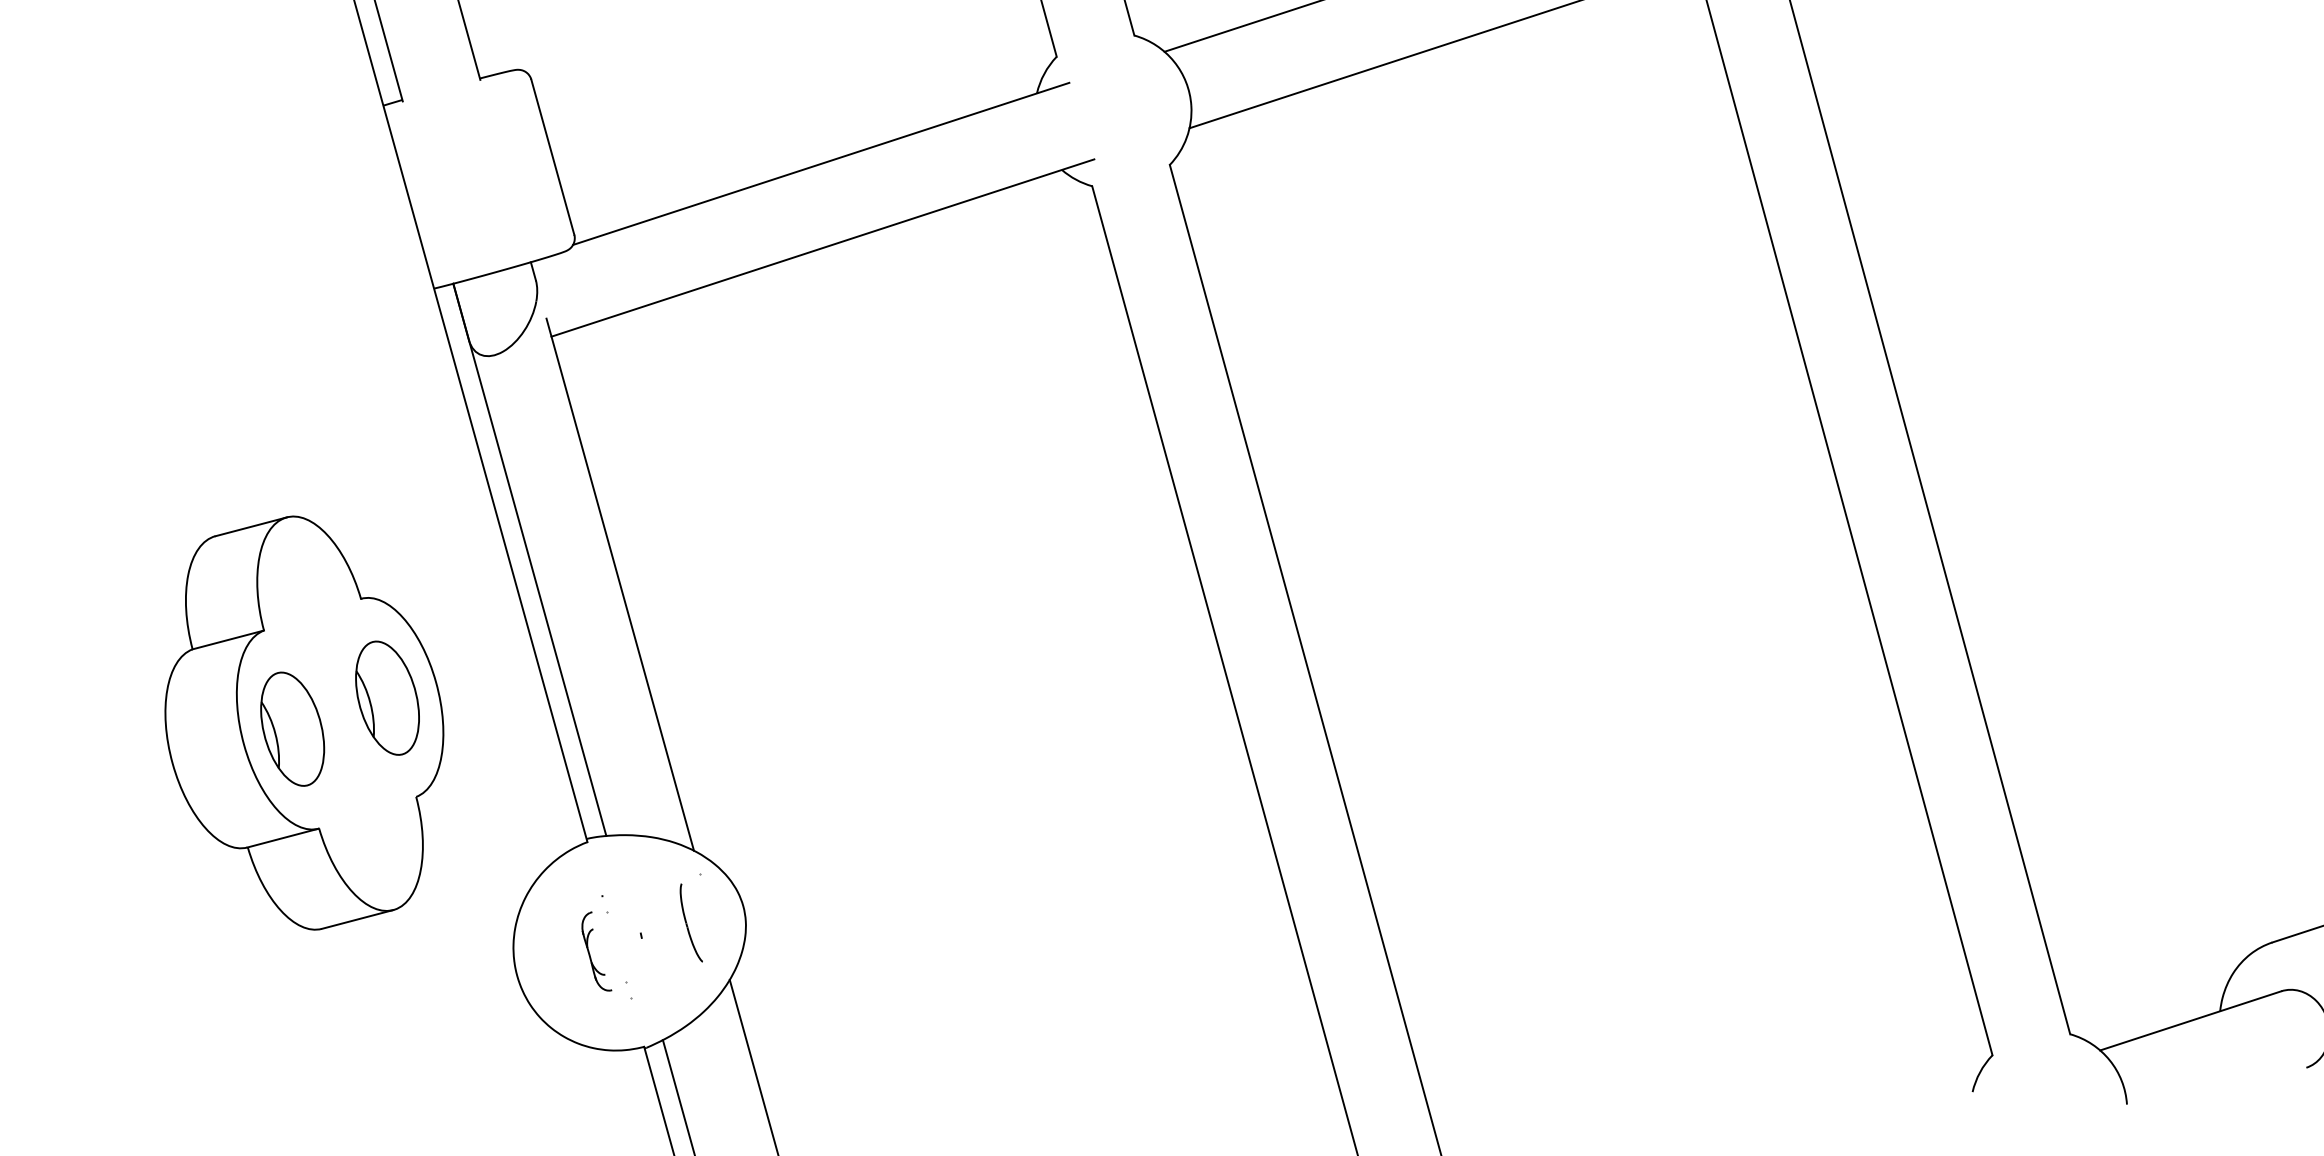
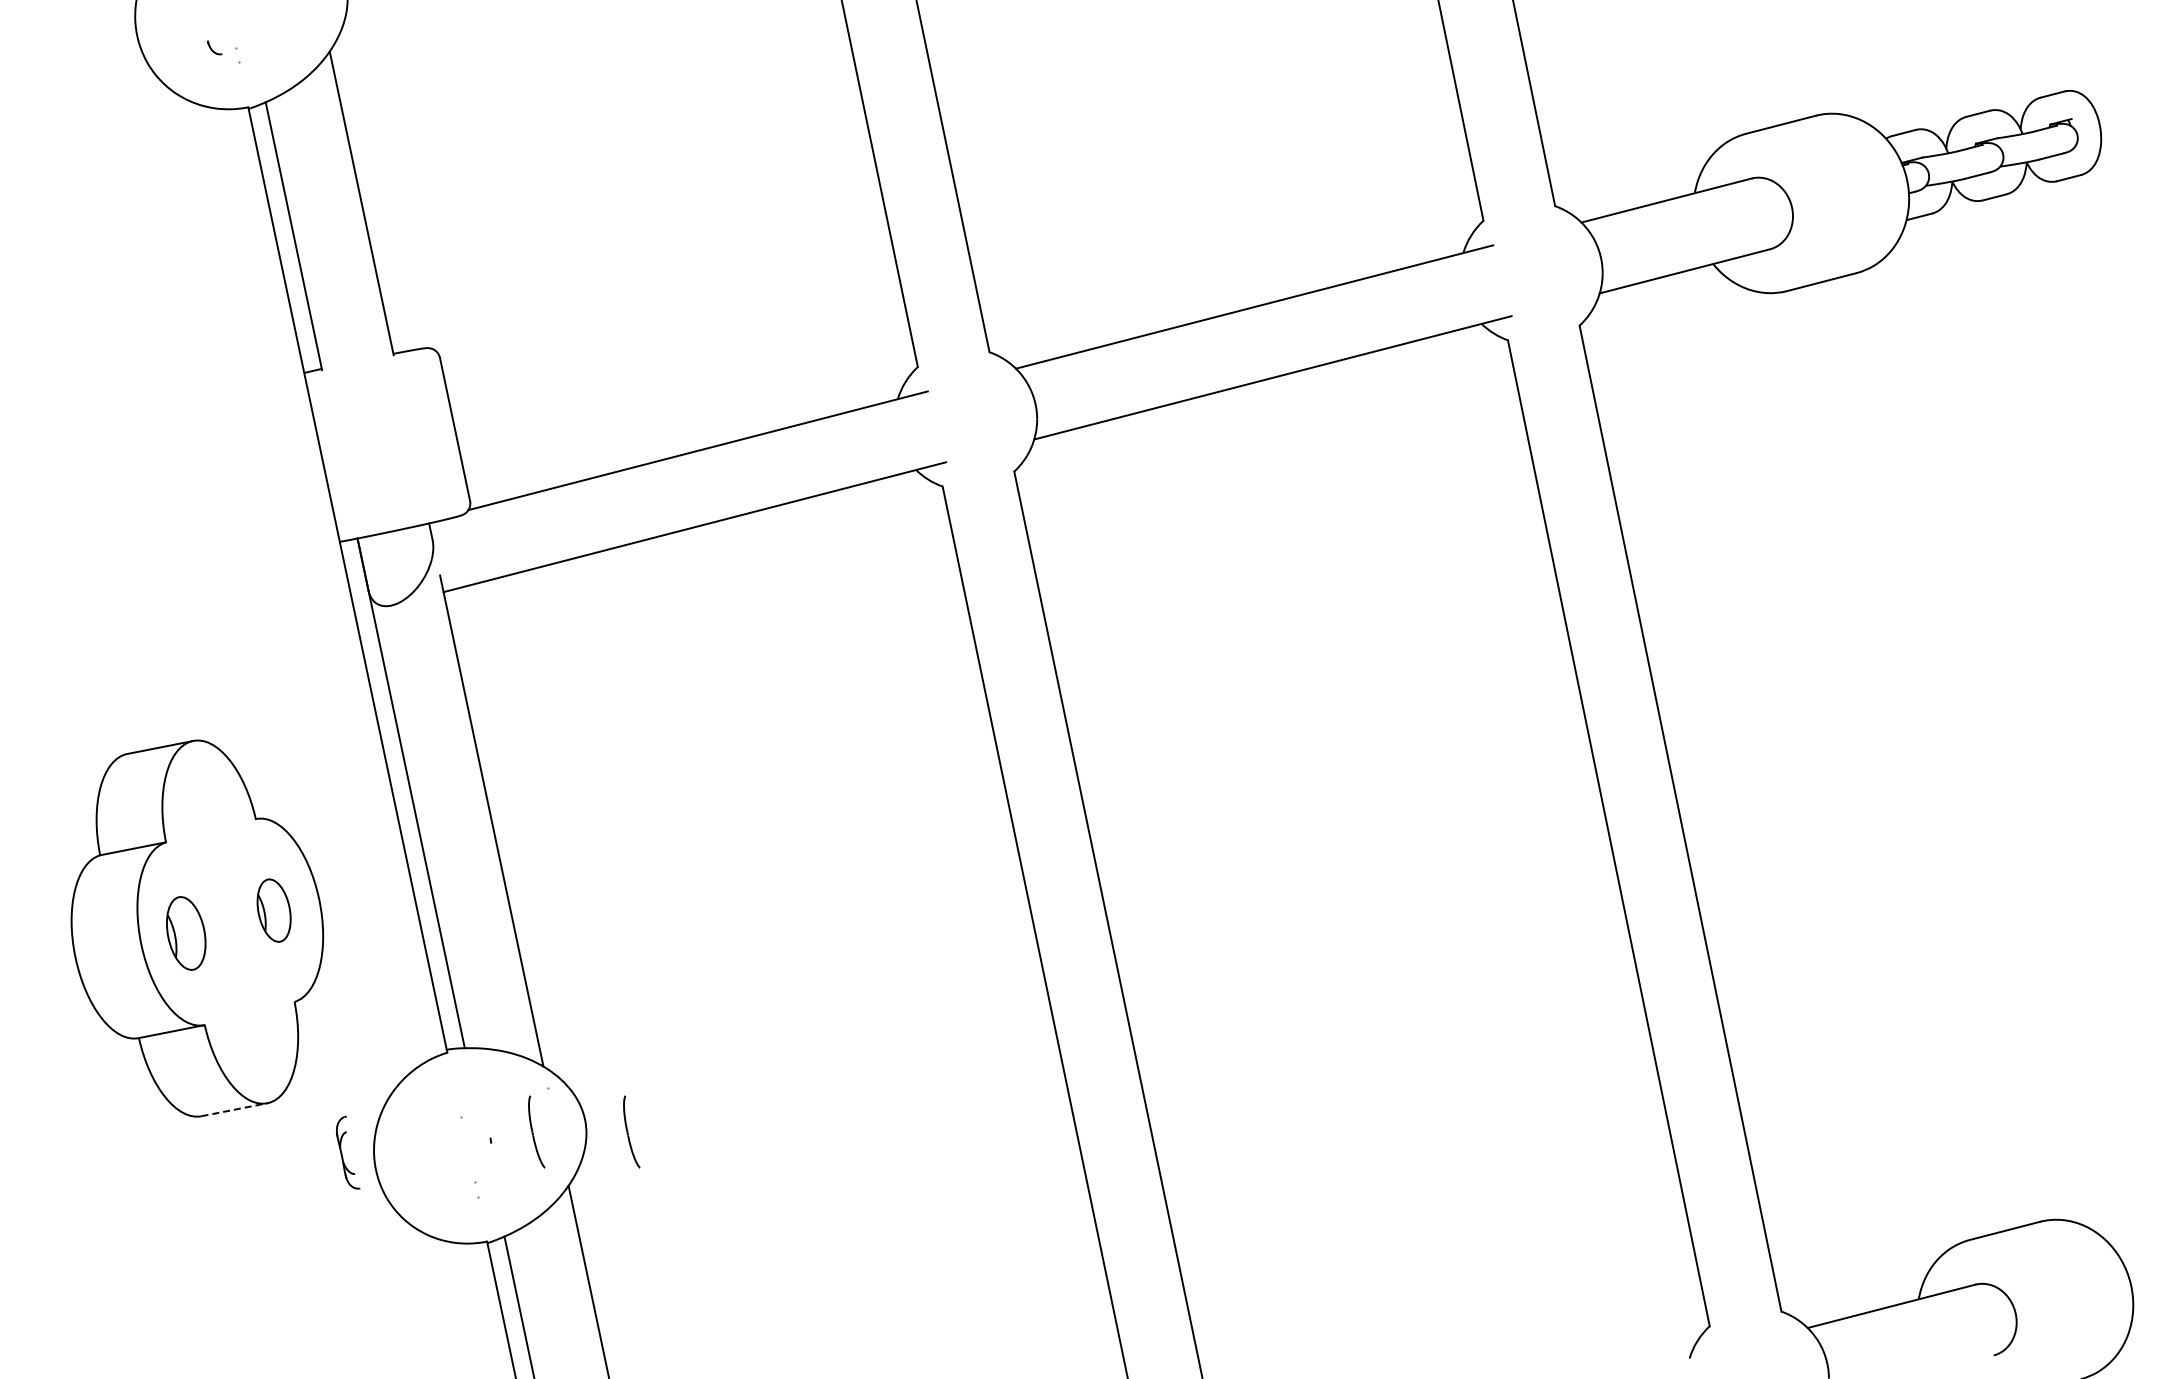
part: (386, 697) -> (273, 910), size x0.6
part: (291, 729) -> (185, 933), size x0.7
part: (795, 915) -> (631, 1131), added
line: (357, 919) -> (234, 1109), solid -> dashed
part: (596, 951) -> (348, 1152), moved

